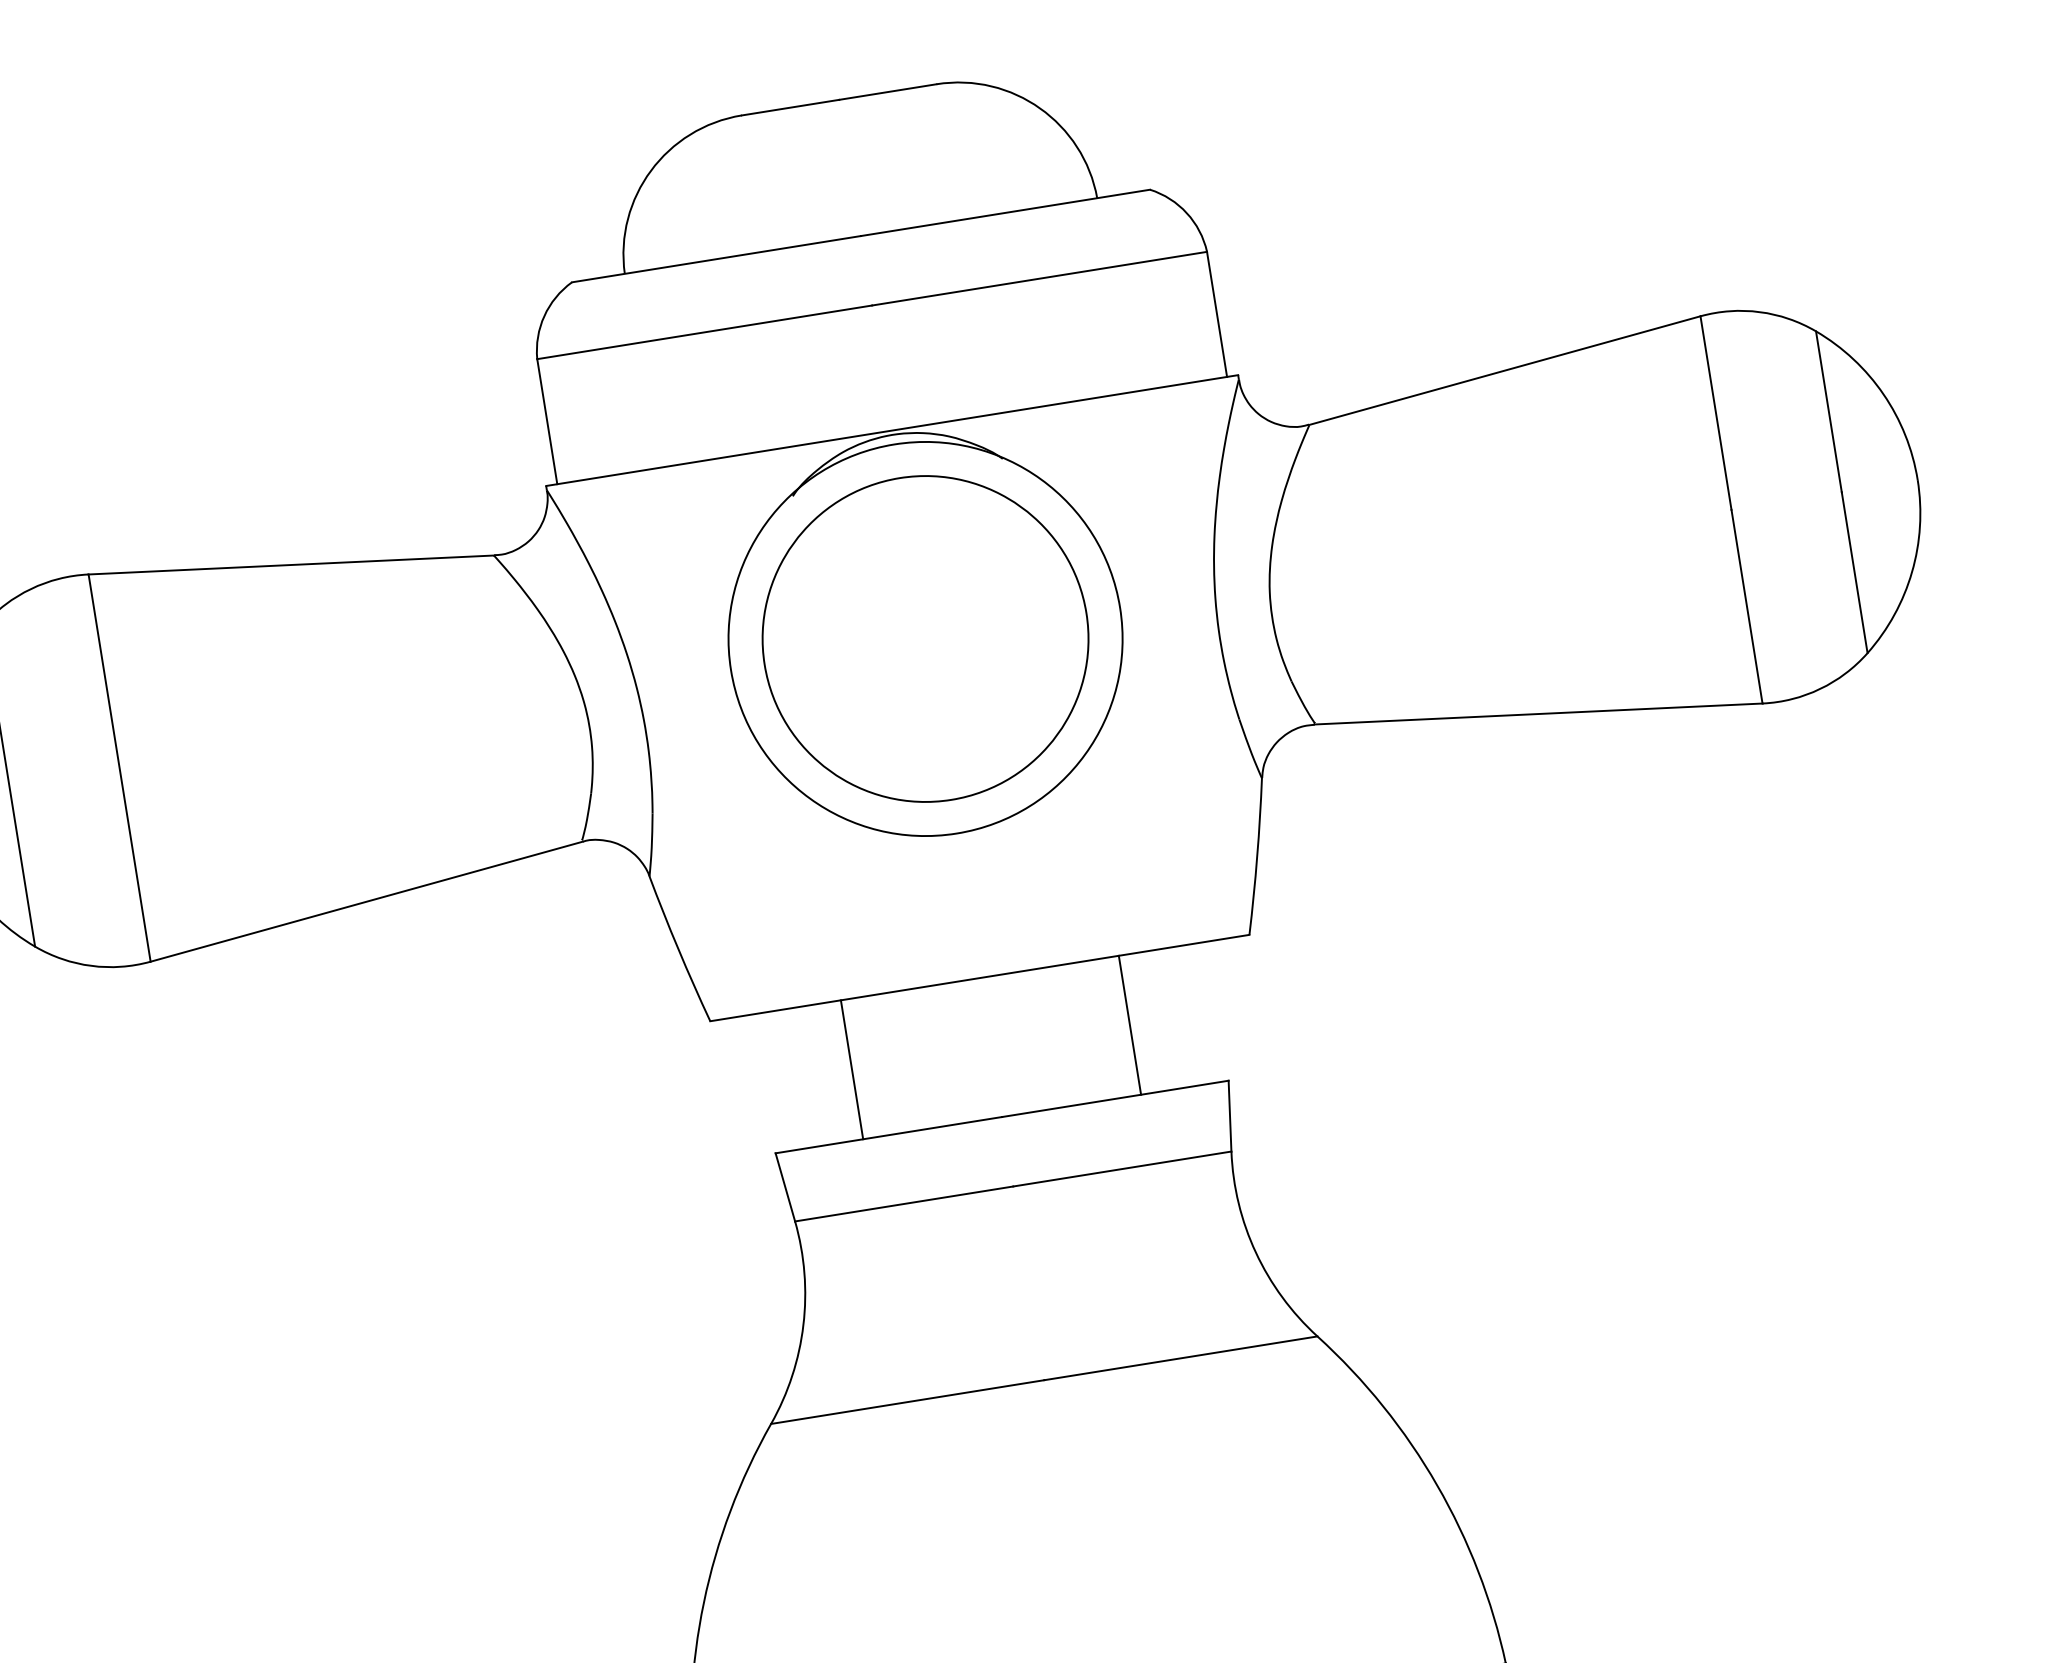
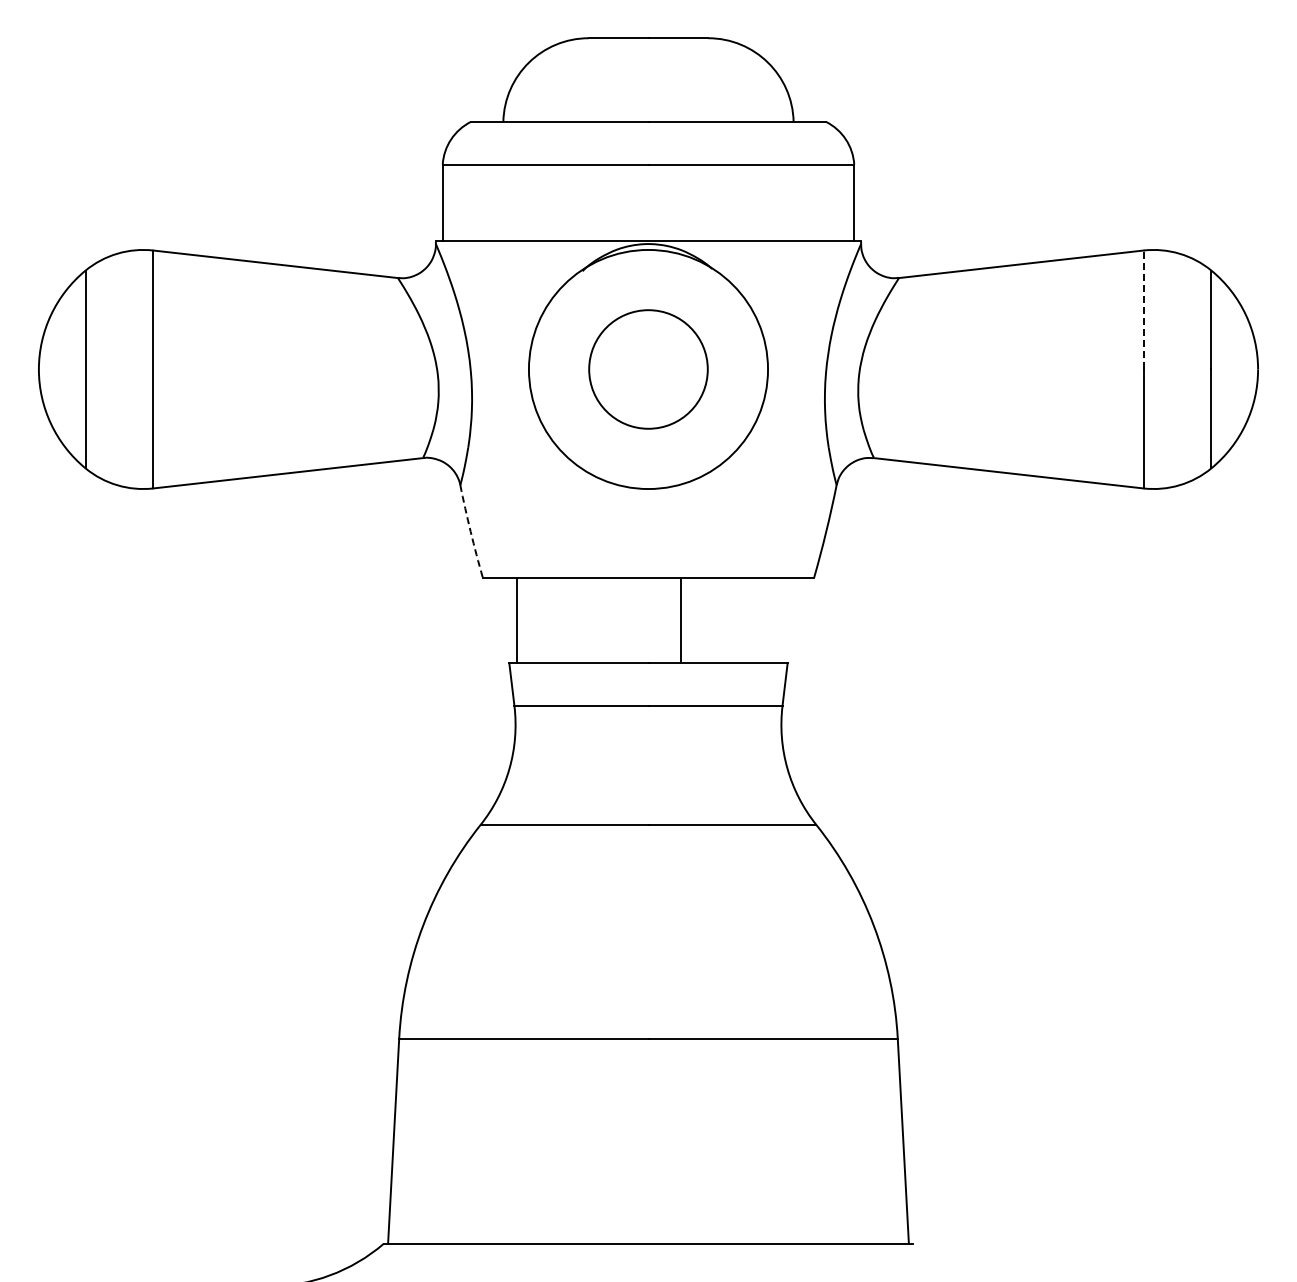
line: (1715, 412) -> (1143, 309), solid -> dashed
circle: (925, 639) -> (648, 369), size x0.6
arc: (678, 949) -> (470, 531), solid -> dashed
line: (1129, 1025) -> (680, 620), moved
line: (852, 1069) -> (517, 620), moved

